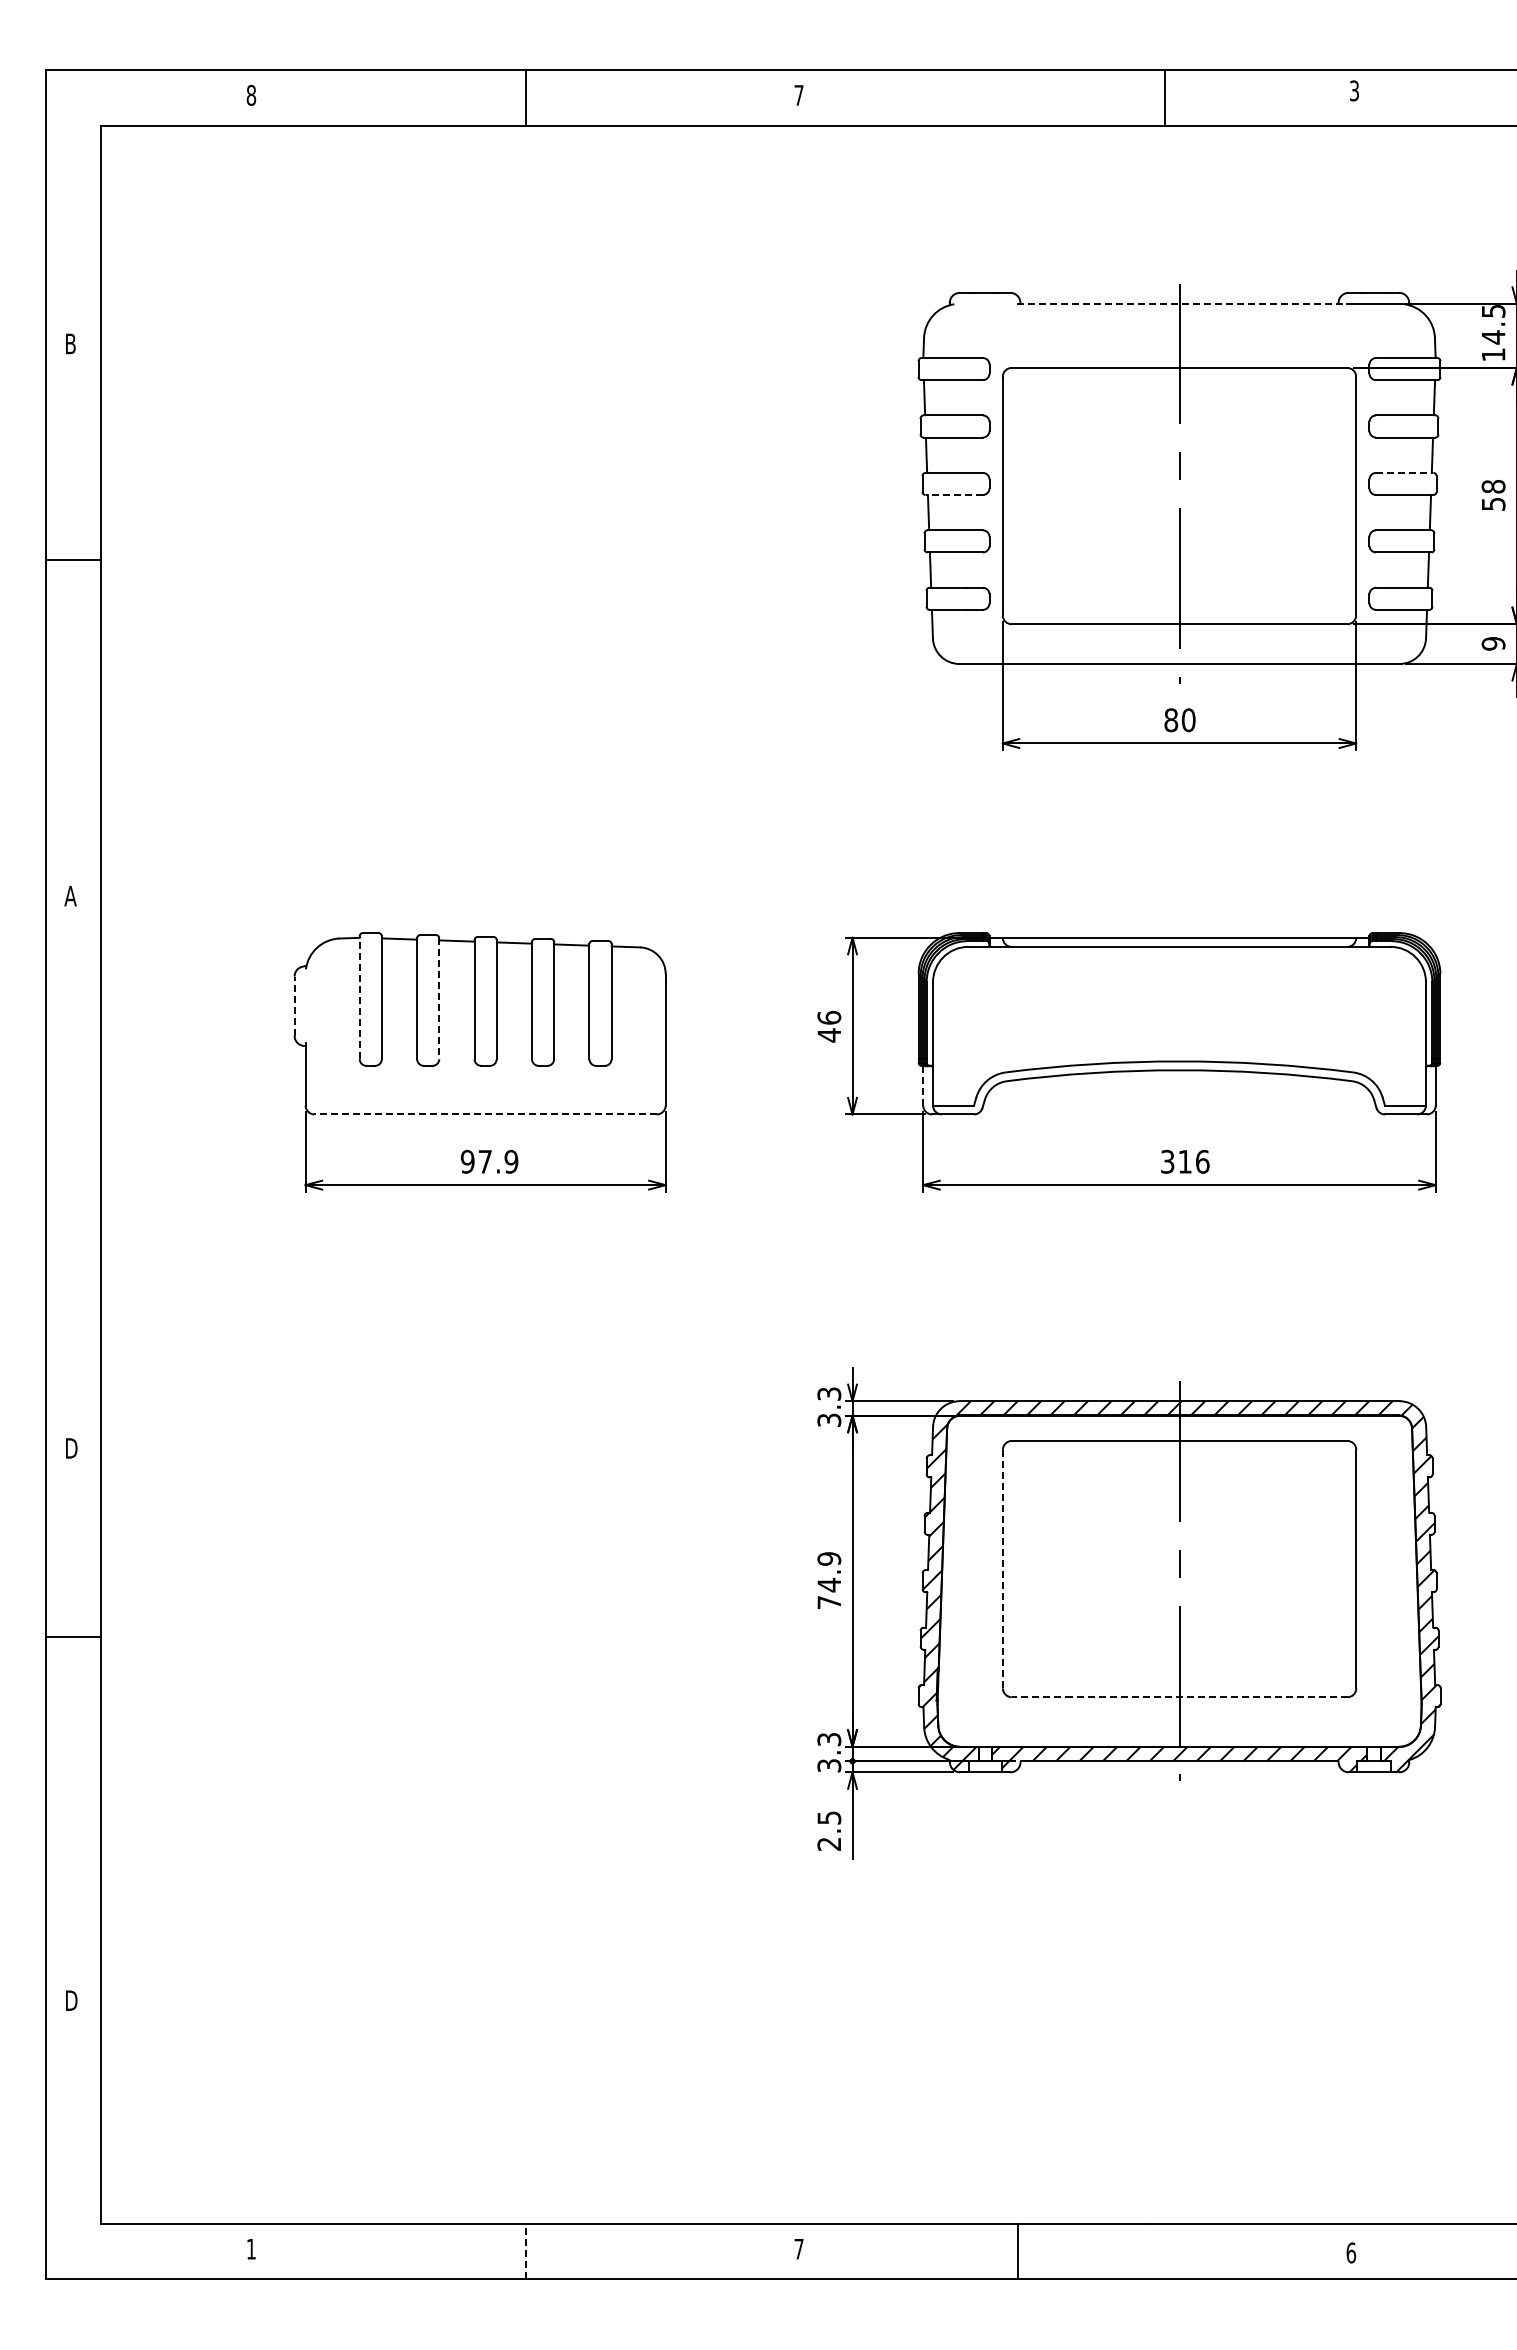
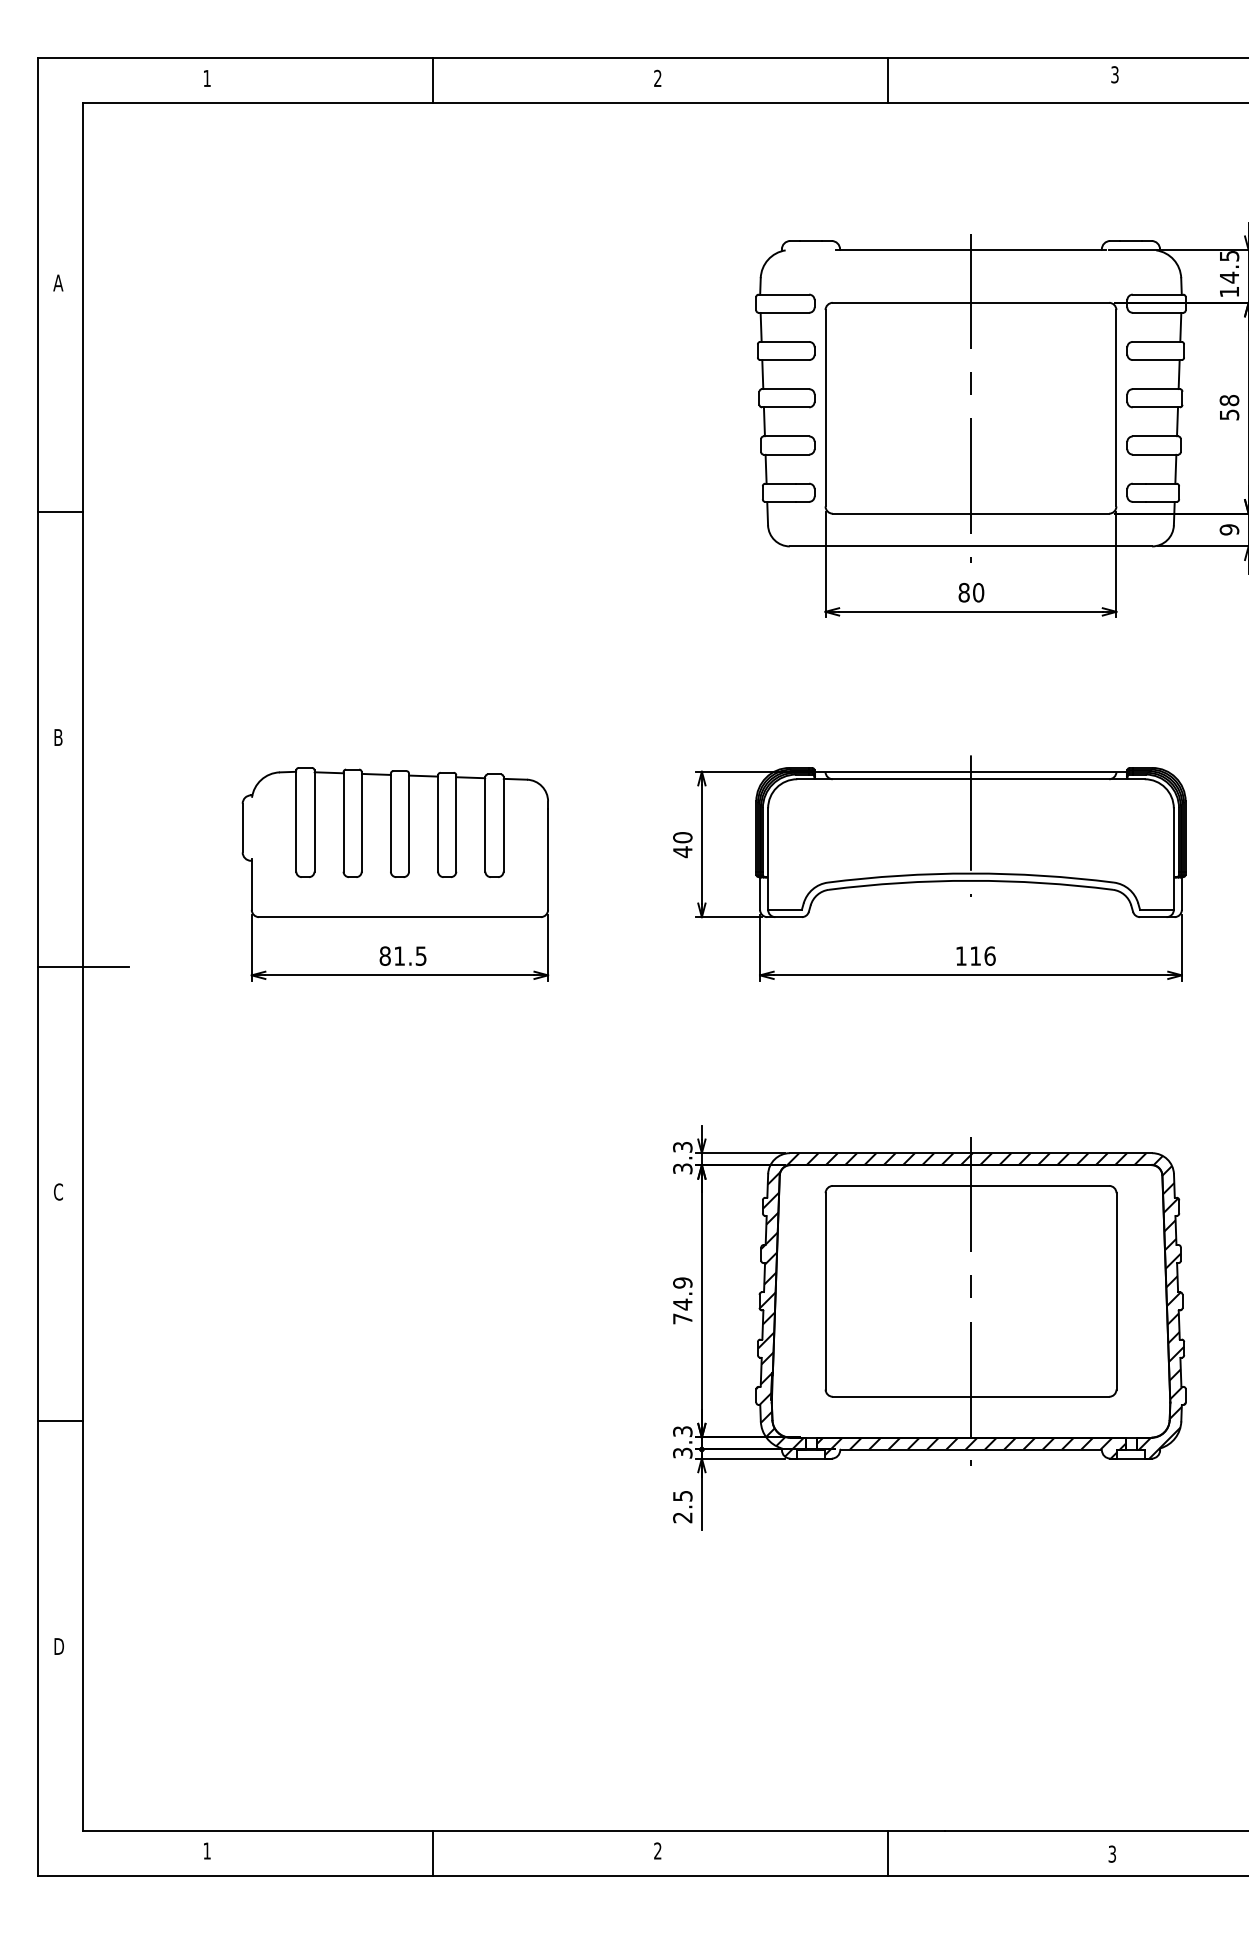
text: (251, 94) -> (207, 77), 8 -> 1
text: (798, 94) -> (657, 77), 7 -> 2
line: (1165, 97) -> (887, 80), moved
line: (1179, 303) -> (970, 249), dashed -> solid
text: (70, 343) -> (58, 282), B -> A
line: (1404, 472) -> (1156, 388), dashed -> solid
line: (954, 495) -> (785, 407), dashed -> solid
line: (72, 559) -> (59, 512), moved
text: (70, 896) -> (58, 737), A -> B
line: (359, 997) -> (296, 820), dashed -> solid
line: (439, 999) -> (361, 822), dashed -> solid
line: (1179, 1003) -> (970, 825), added
line: (294, 1006) -> (242, 828), dashed -> solid
text: (828, 1017) -> (682, 837), 46 -> 40
line: (923, 1085) -> (760, 893), dashed -> solid
line: (485, 1114) -> (399, 917), dashed -> solid
text: (489, 1161) -> (403, 955), 97.9 -> 81.5
text: (1167, 1161) -> (961, 955), 316 -> 116
line: (100, 1175) -> (82, 967), added
text: (71, 1447) -> (59, 1191), D -> C
line: (1002, 1568) -> (825, 1290), dashed -> solid
line: (72, 1637) -> (59, 1421), moved
line: (1179, 1697) -> (970, 1397), dashed -> solid
text: (798, 2248) -> (657, 1850), 7 -> 2
line: (526, 2251) -> (433, 1852), dashed -> solid
line: (1018, 2251) -> (887, 1852), moved
text: (1351, 2252) -> (1112, 1853), 6 -> 3

